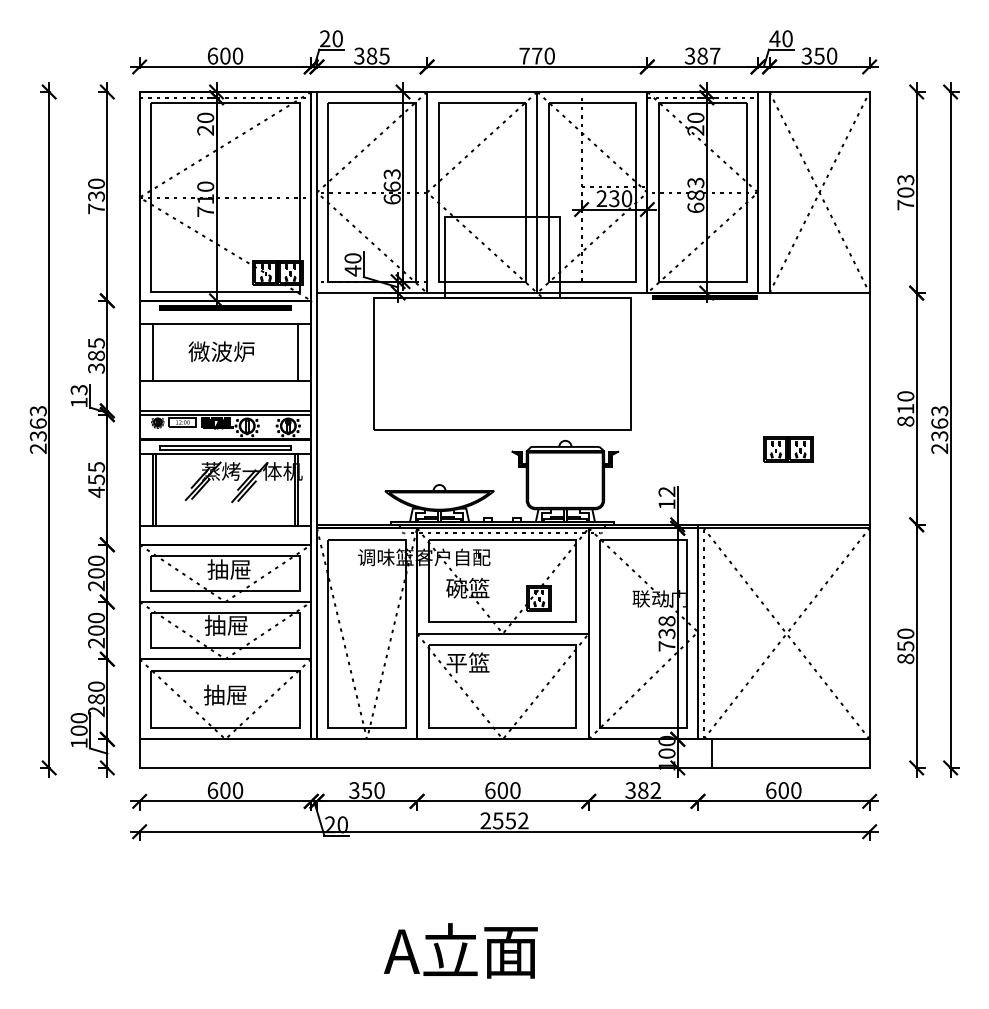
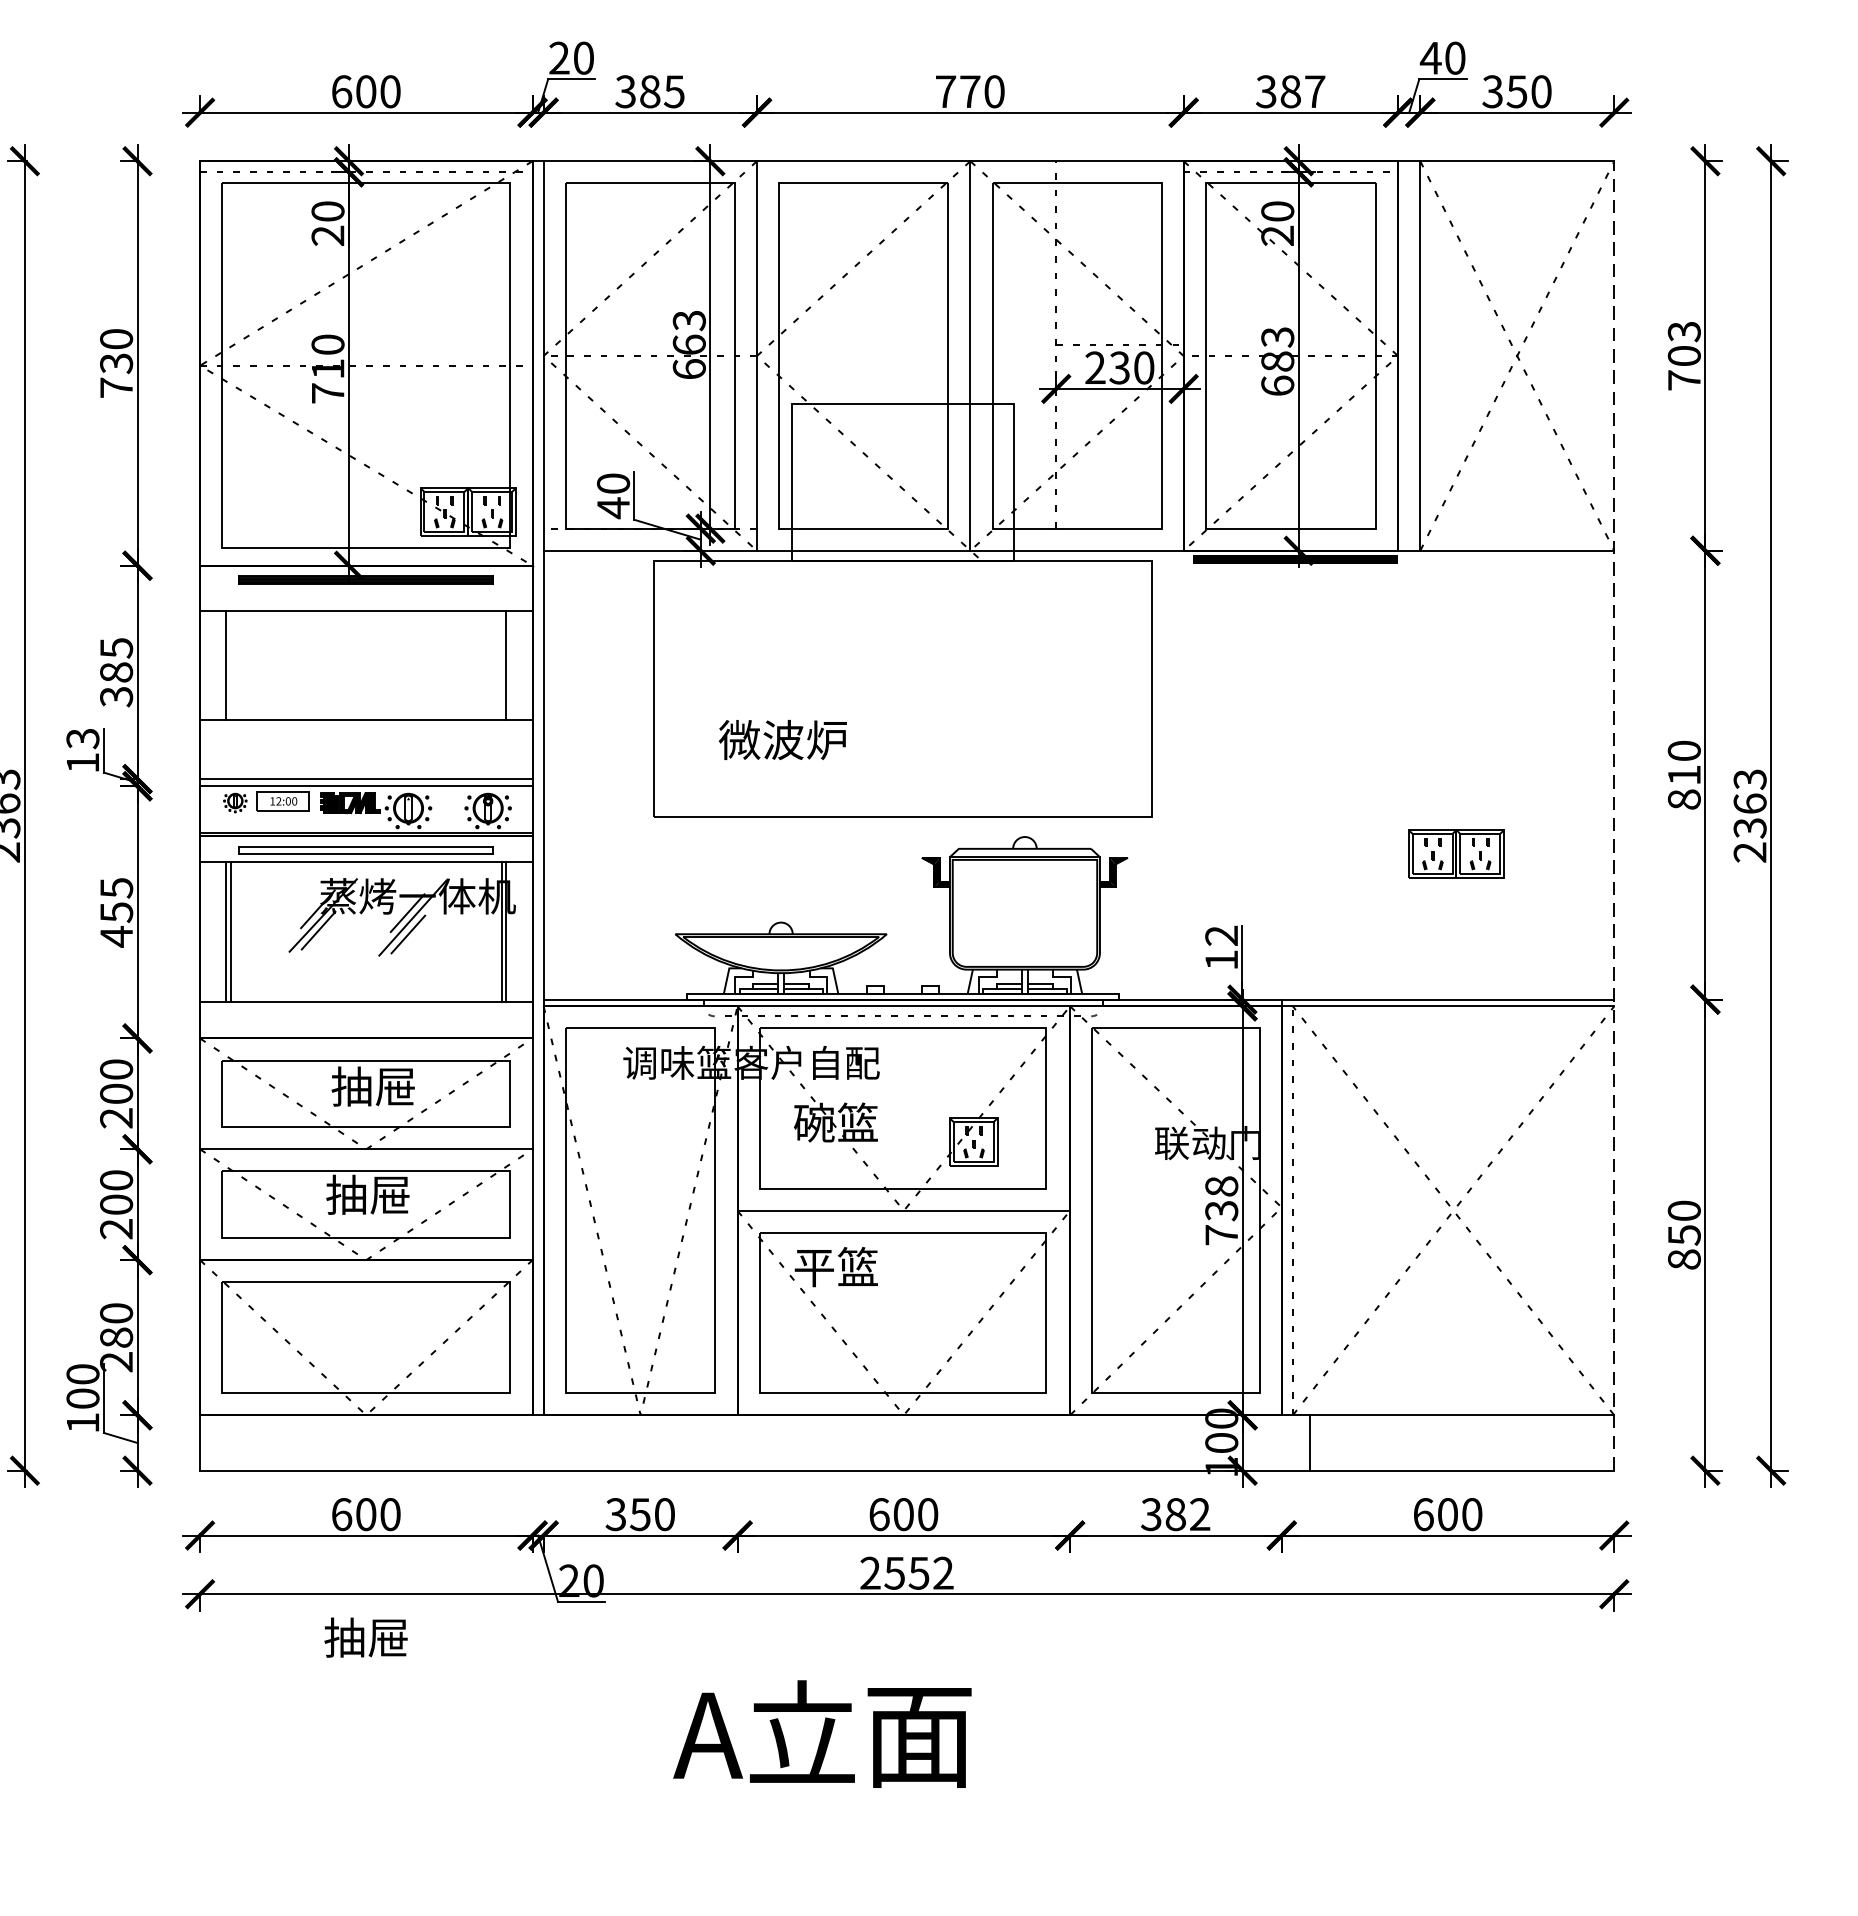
text: (221, 351) -> (782, 739), moved
line: (869, 429) -> (1614, 815), solid -> dashed
text: (225, 694) -> (366, 1636), moved
text: (460, 950) -> (821, 1733), moved

